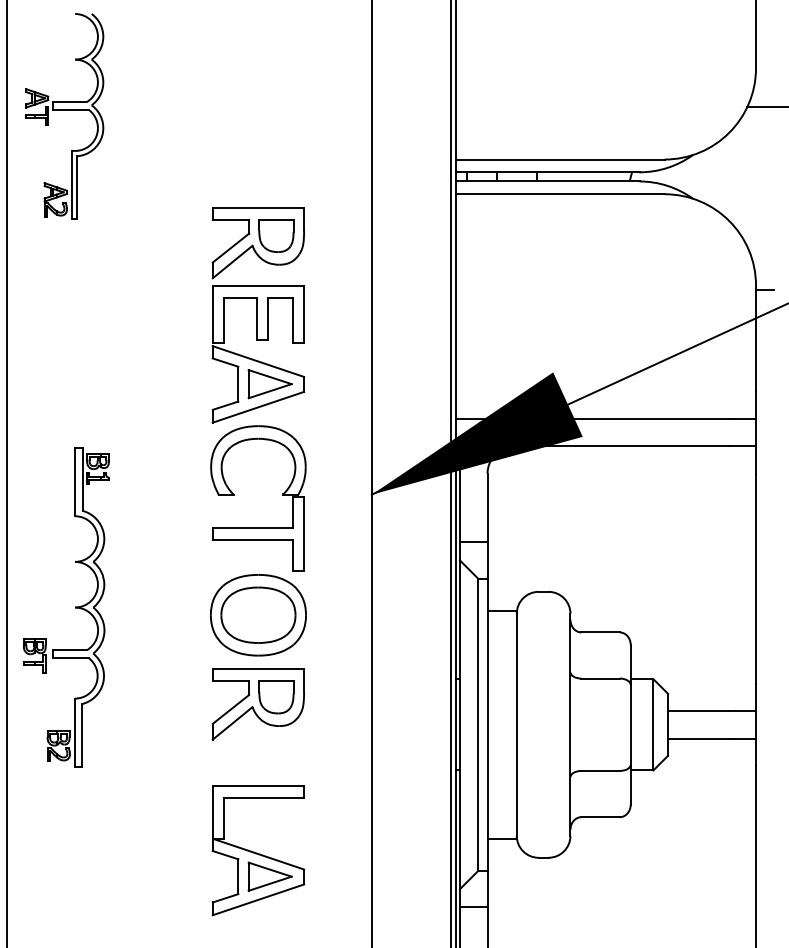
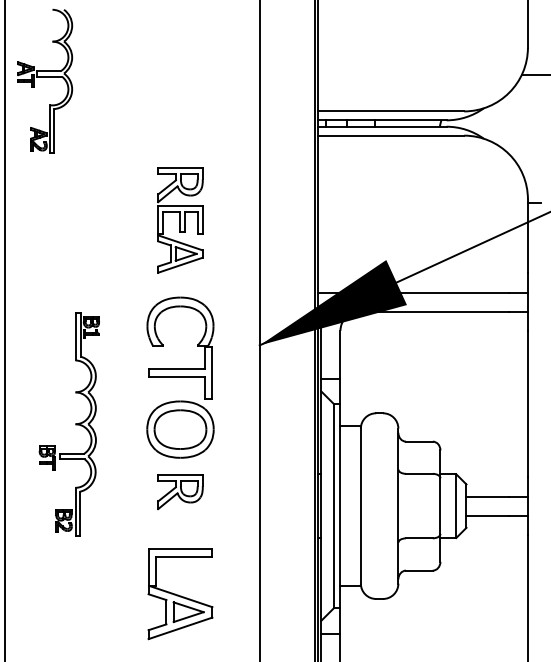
part: (258, 315) -> (180, 220), size x0.7
part: (75, 607) -> (75, 424), moved
part: (258, 703) -> (180, 491), size x0.7

